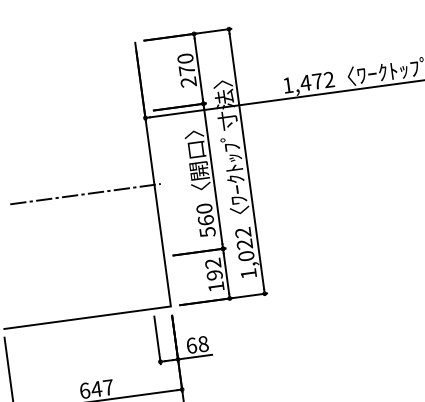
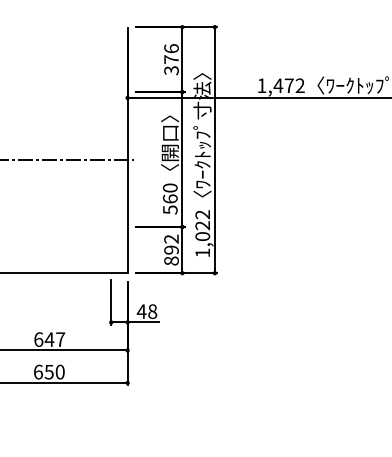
text: (187, 70) -> (171, 59), 270 -> 376
text: (216, 286) -> (171, 260), 192 -> 892
text: (191, 345) -> (141, 311), 68 -> 48

